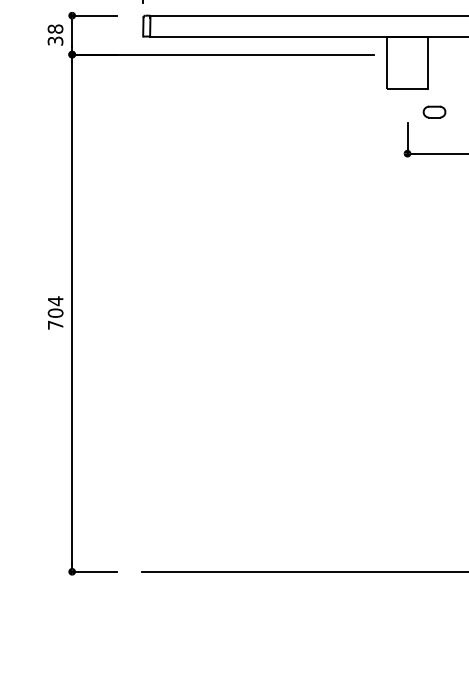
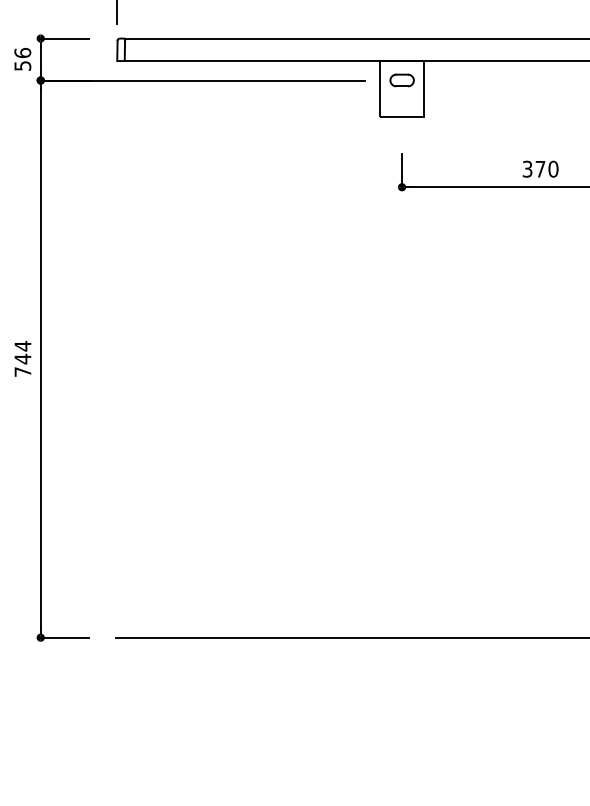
text: (55, 34) -> (22, 58), 38 -> 56
part: (433, 112) -> (401, 80), moved
text: (55, 312) -> (22, 358), 704 -> 744

